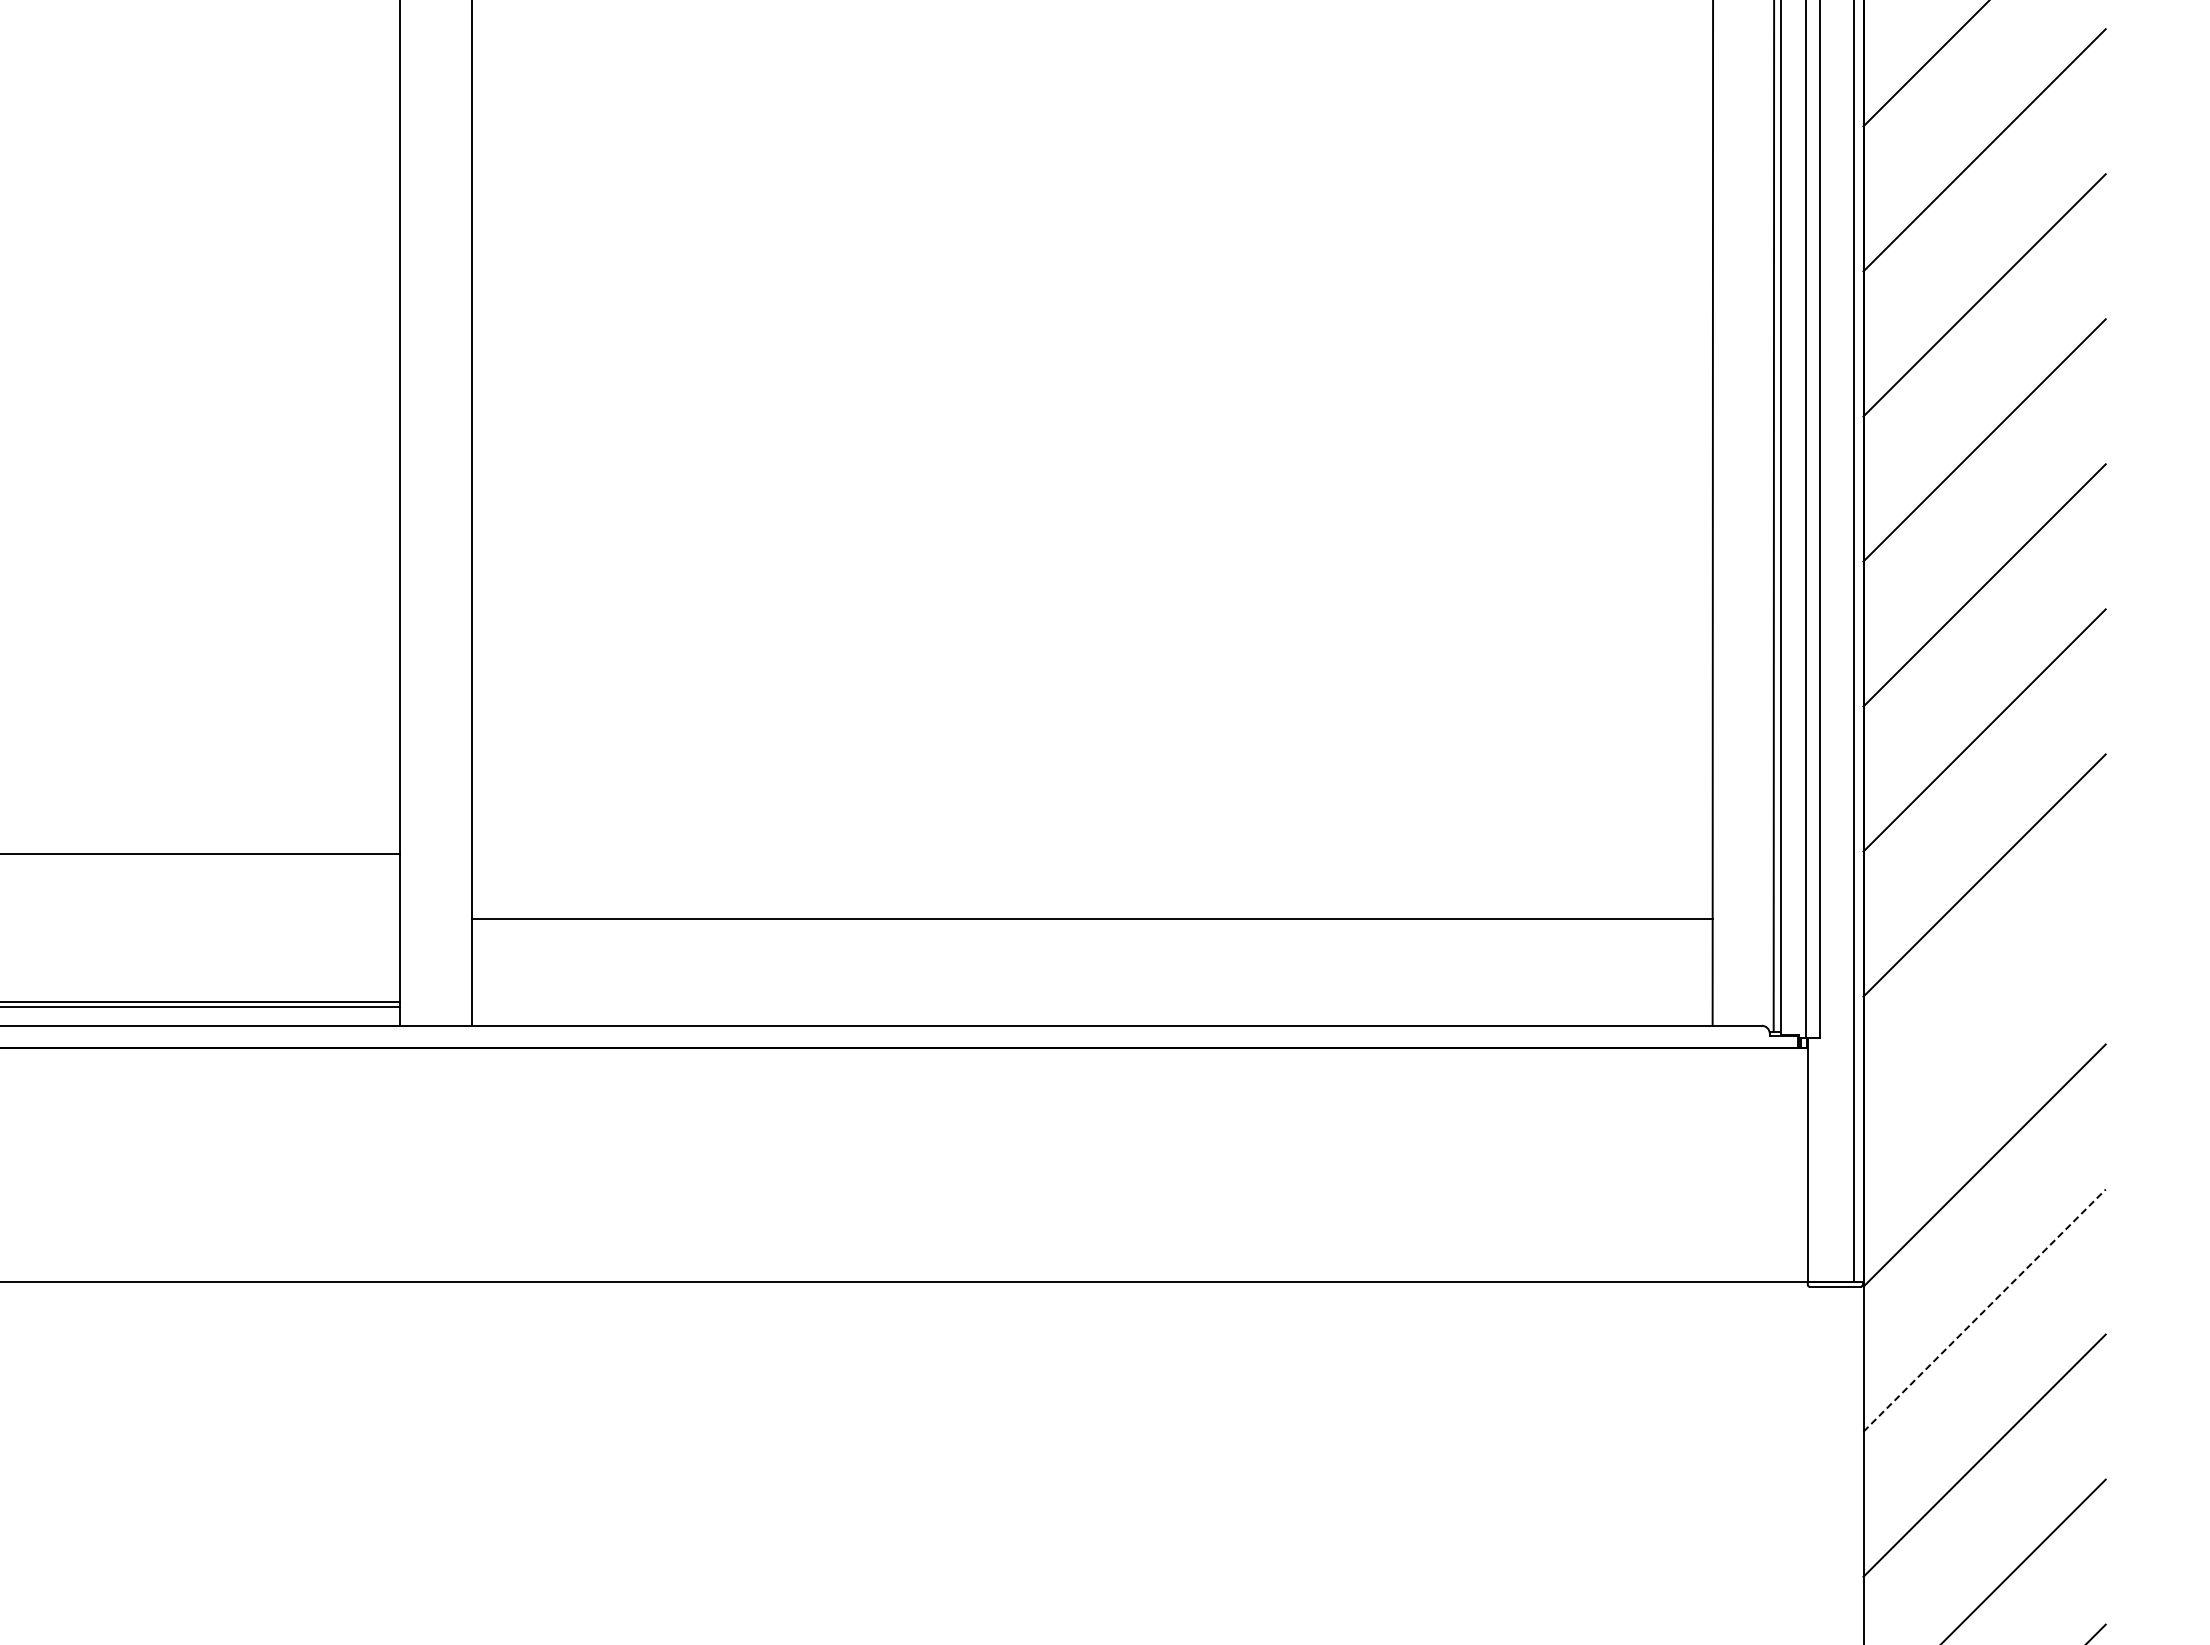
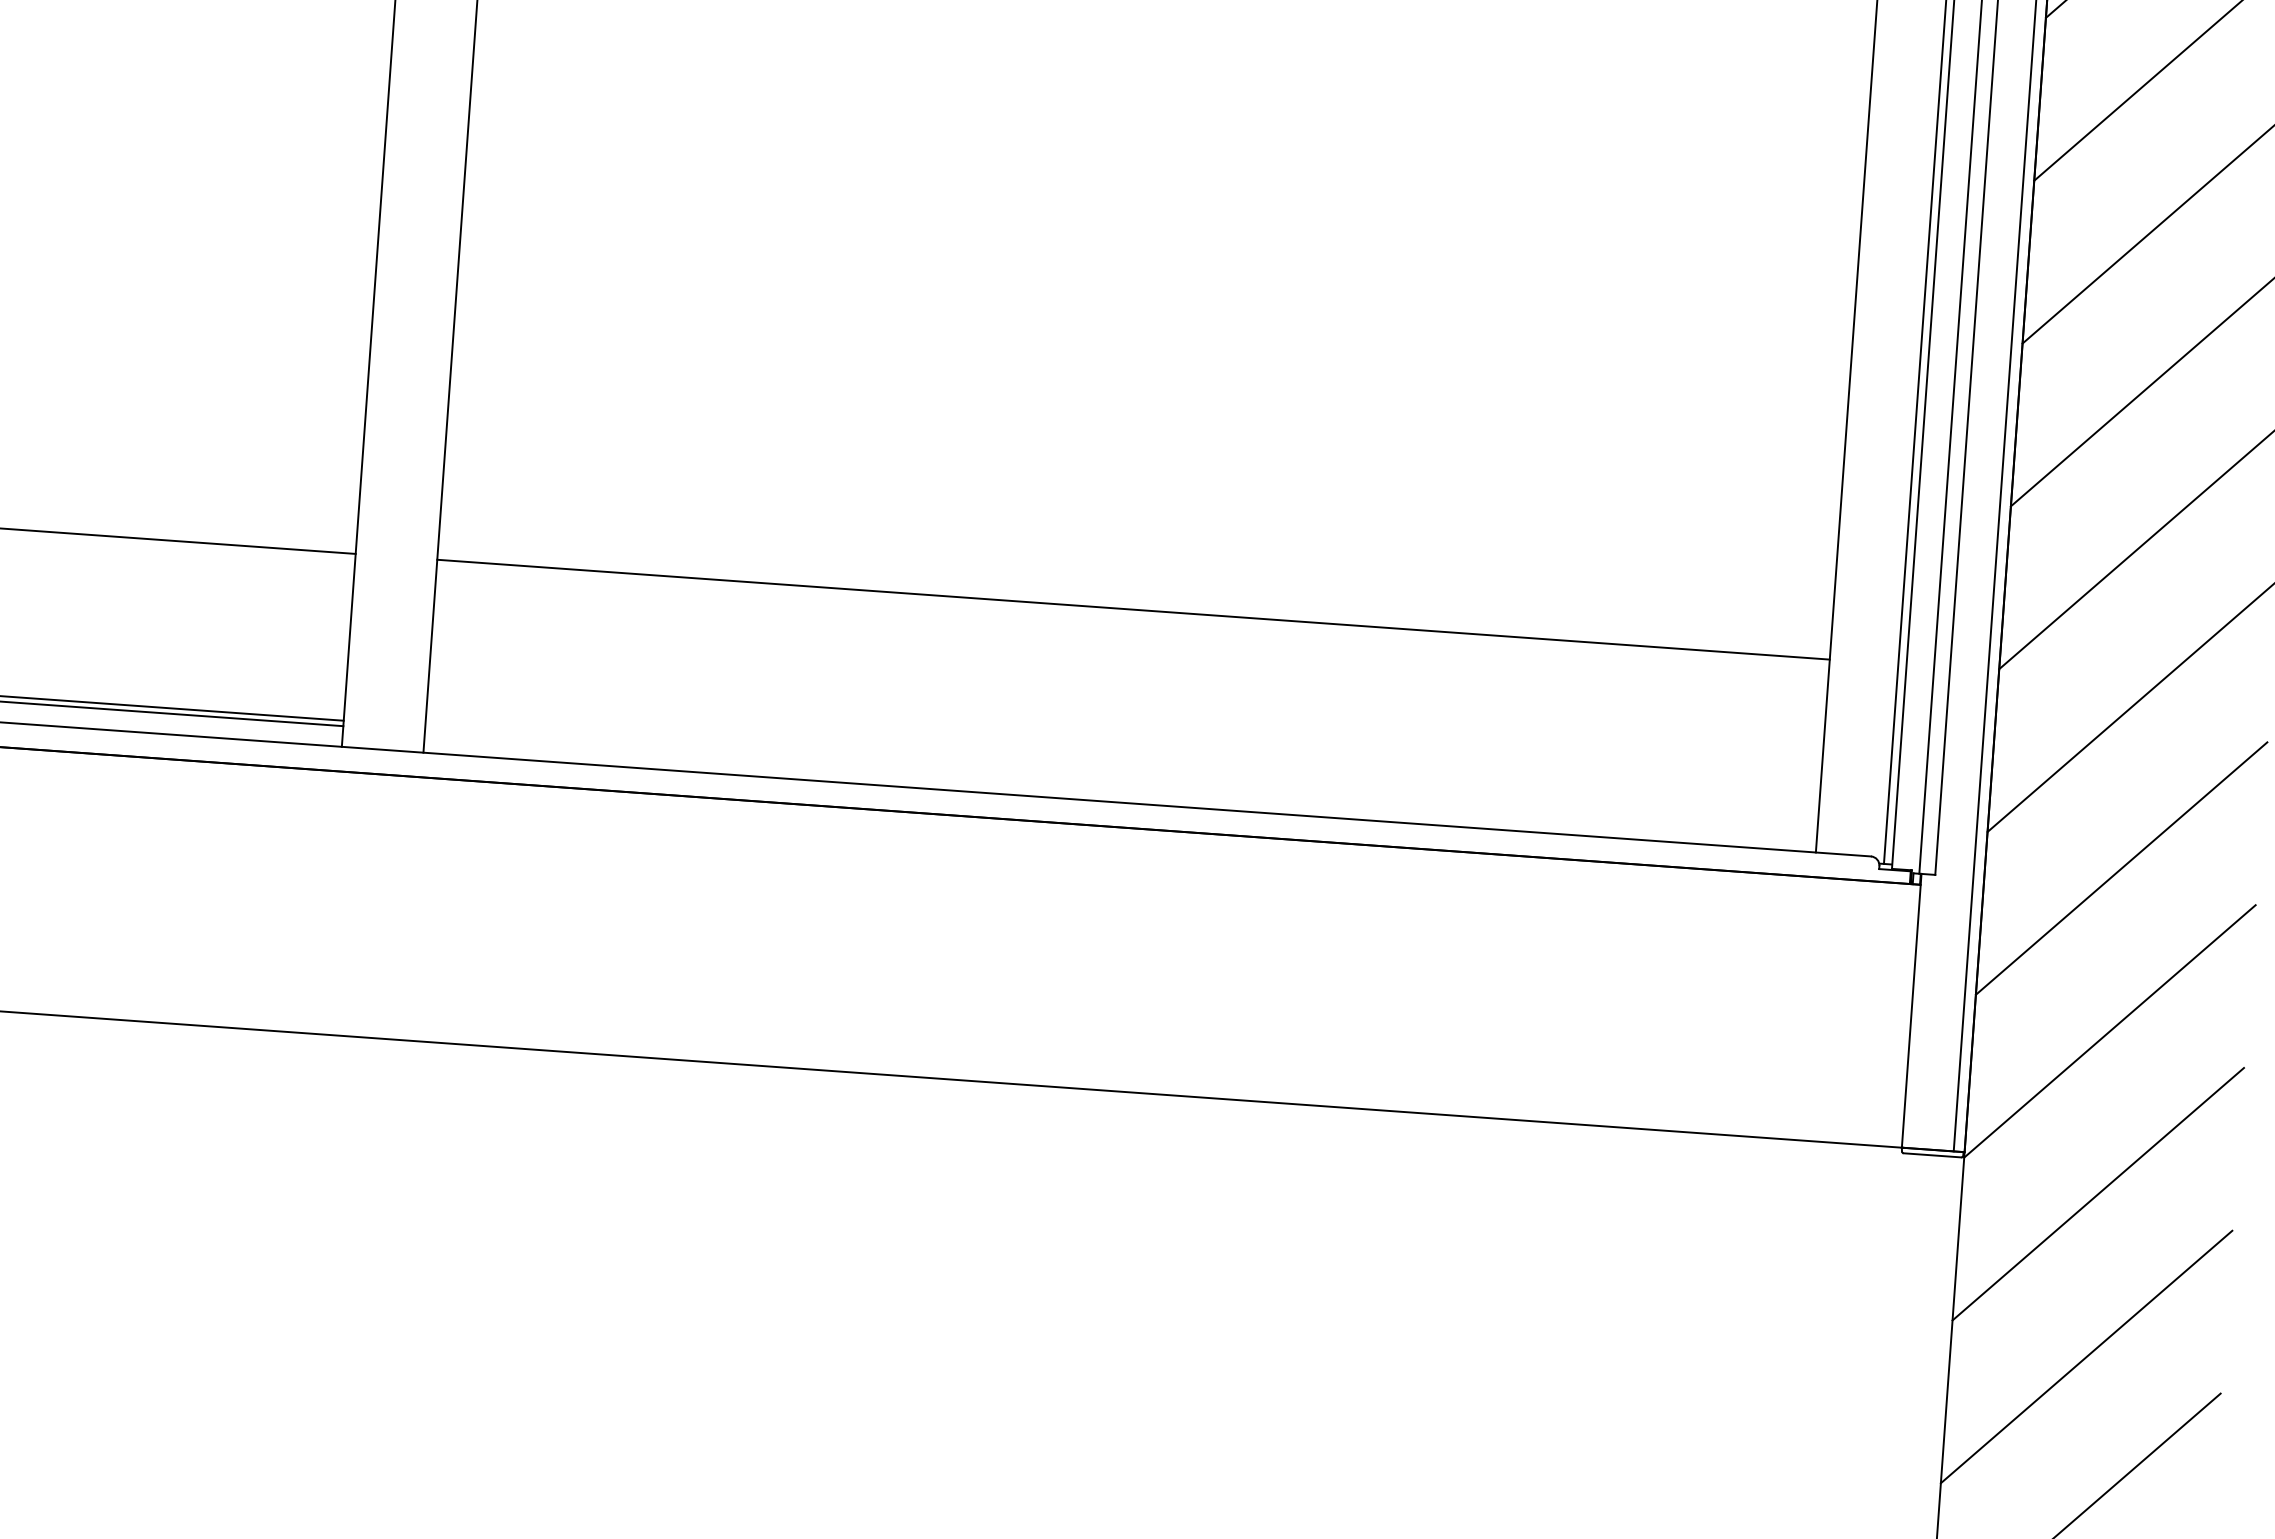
line: (1092, 918) -> (1133, 609), moved
line: (1984, 1020) -> (2121, 868), added
line: (1984, 1310) -> (2098, 1194), dashed -> solid

